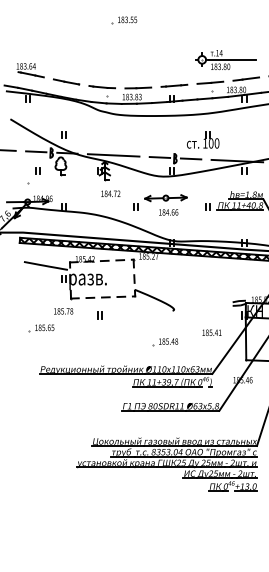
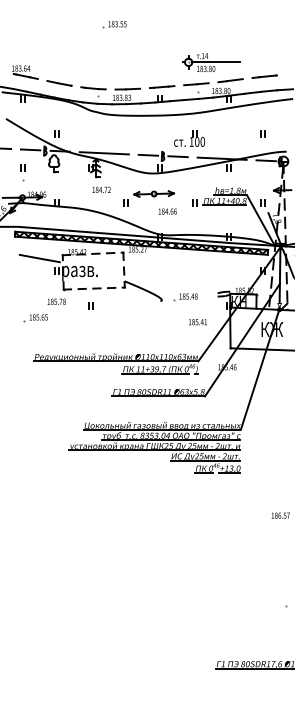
part: (38, 170) -> (22, 167), moved
text: (168, 212) -> (167, 211), moved
part: (165, 342) -> (185, 297), moved

